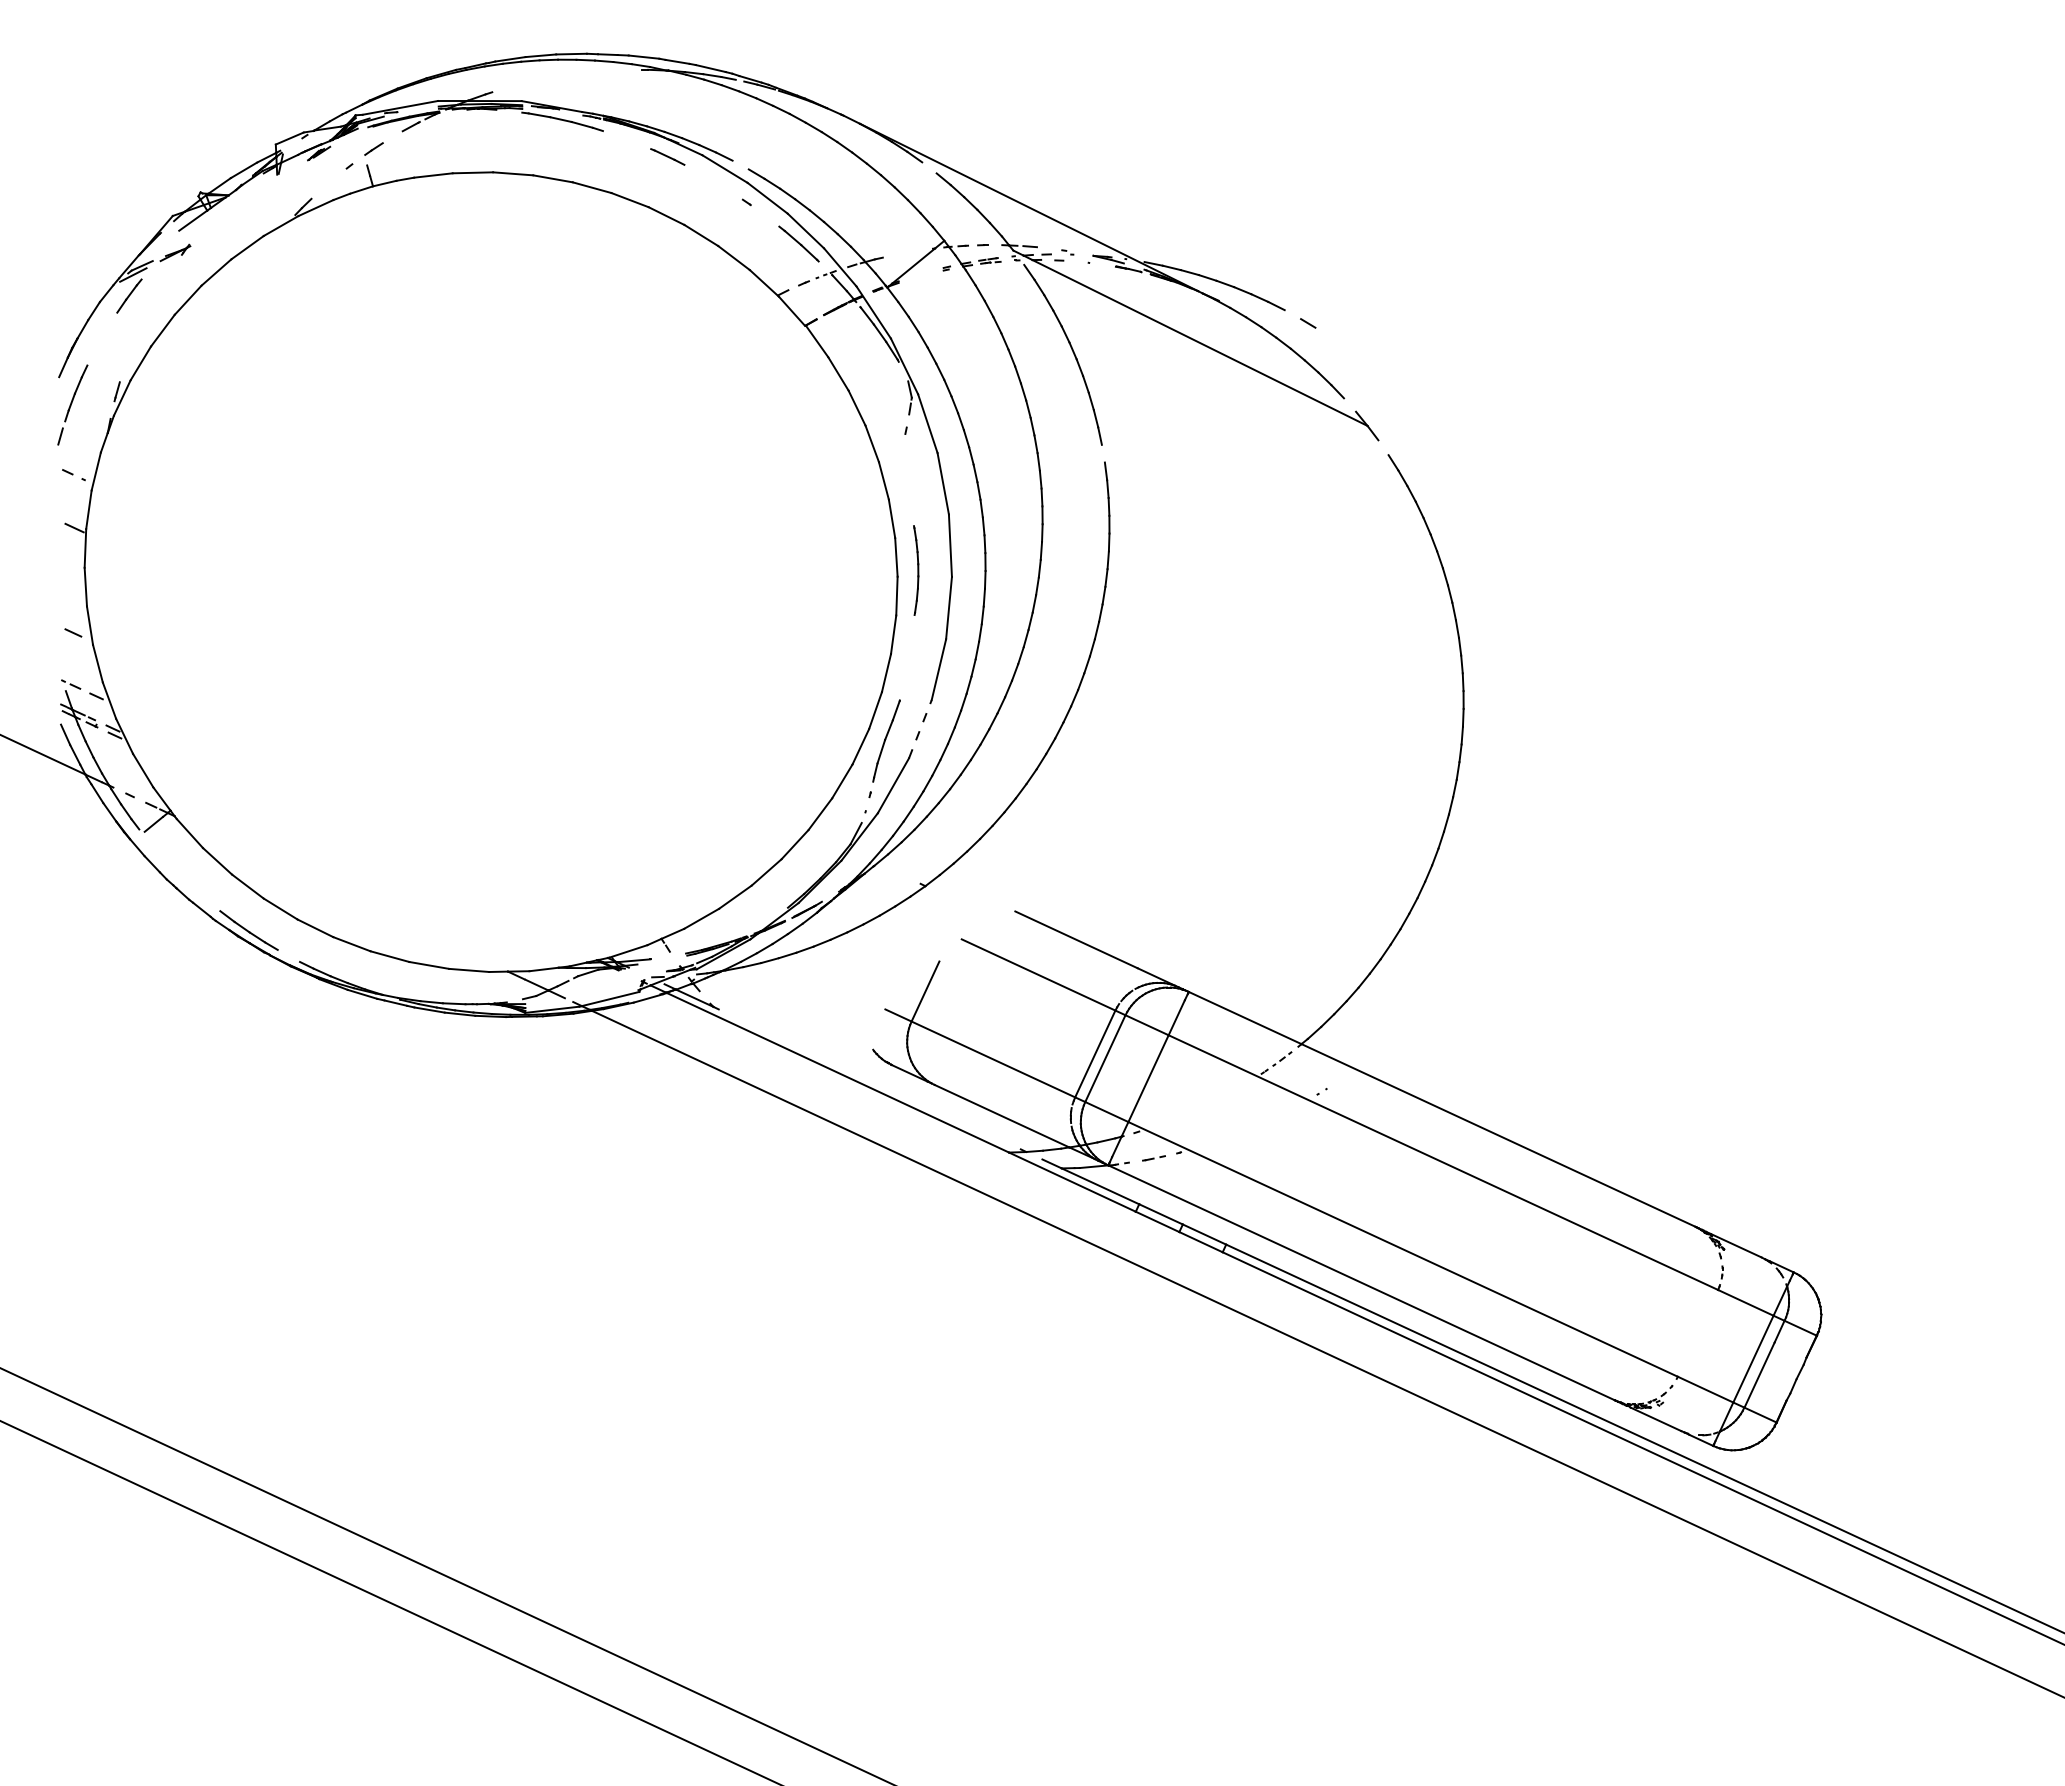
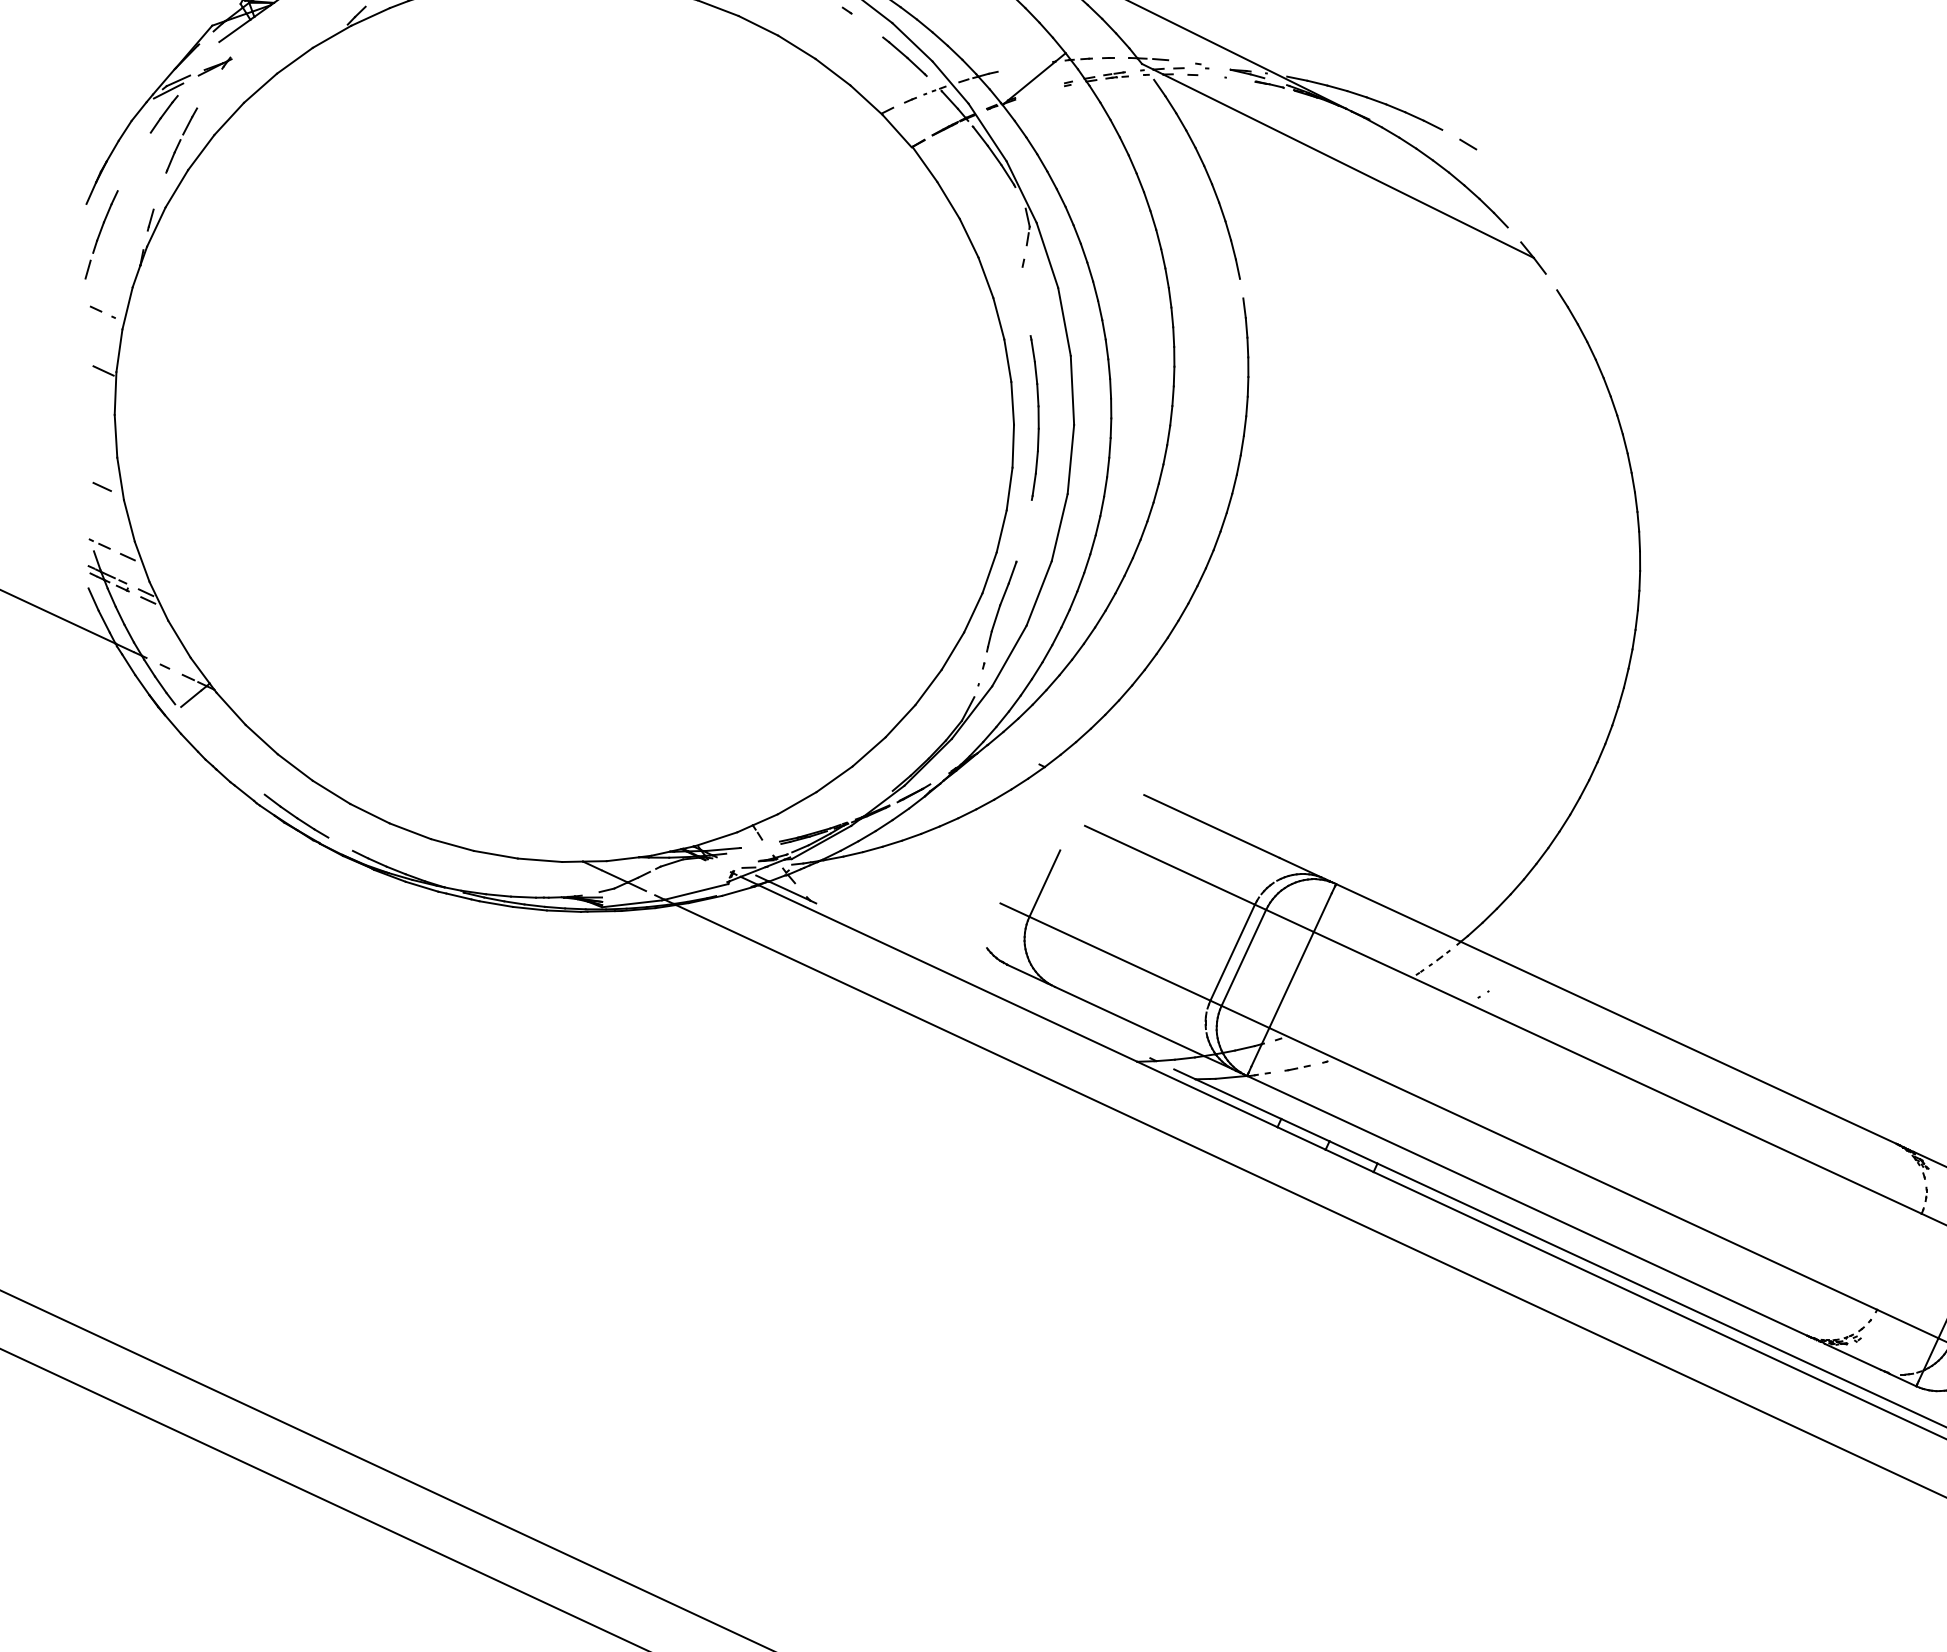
part: (145, 319) -> (182, 140), added
part: (915, 570) -> (1033, 417), size x1.67
line: (920, 728) -> (1039, 592), dashed -> solid

